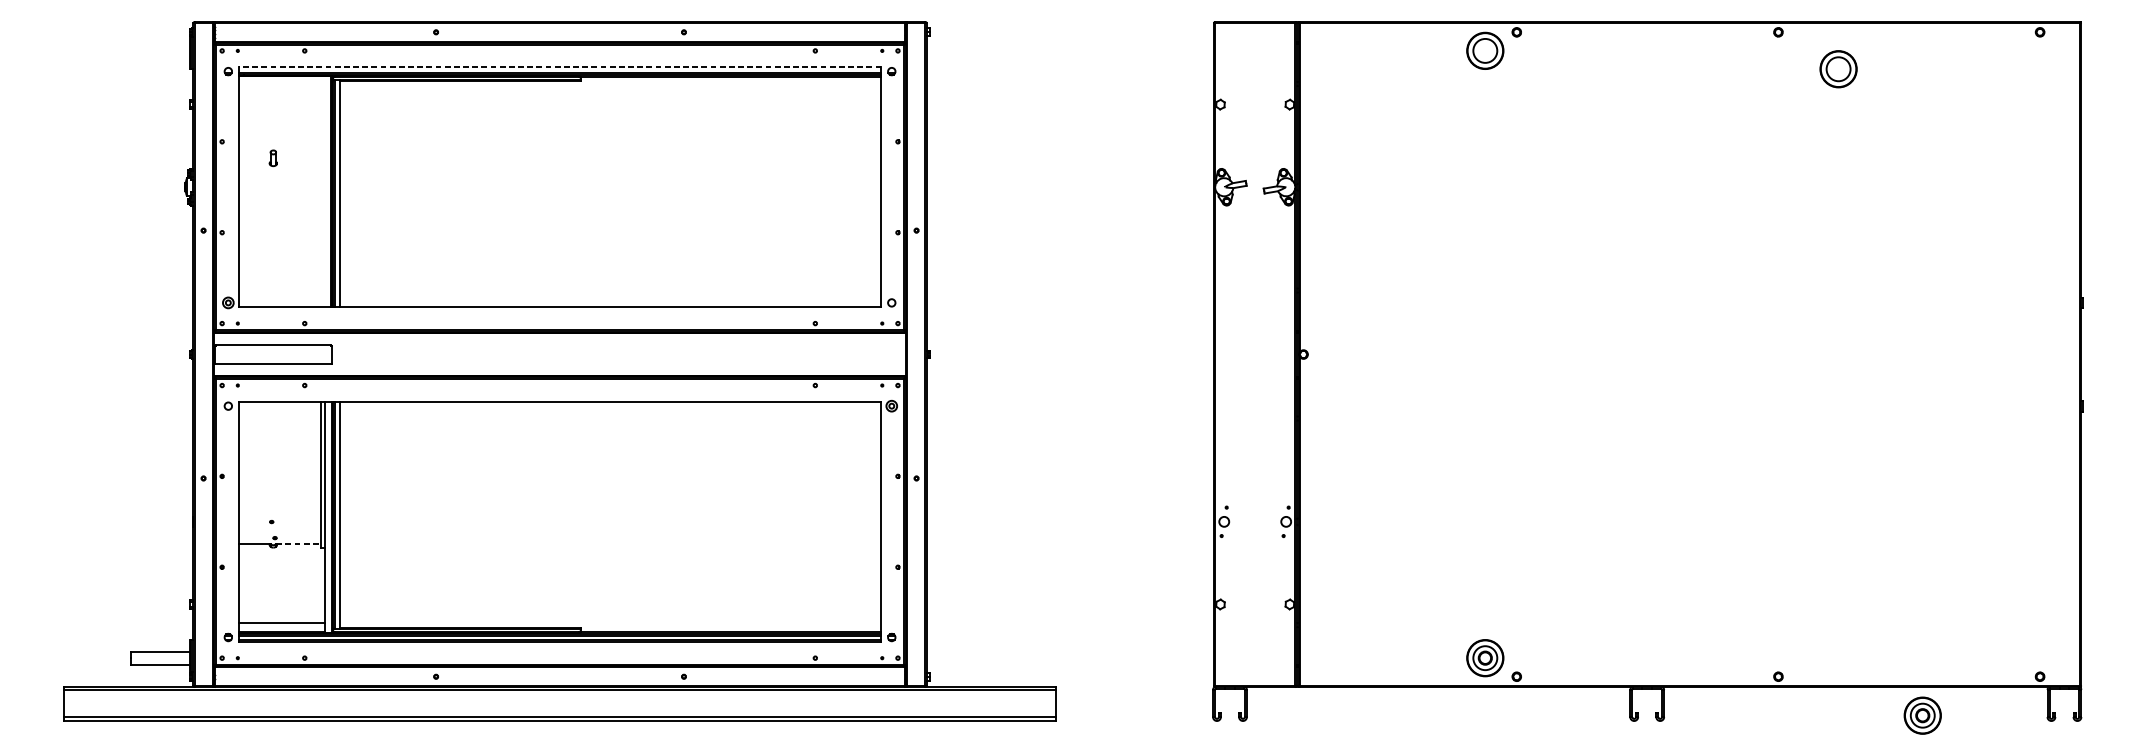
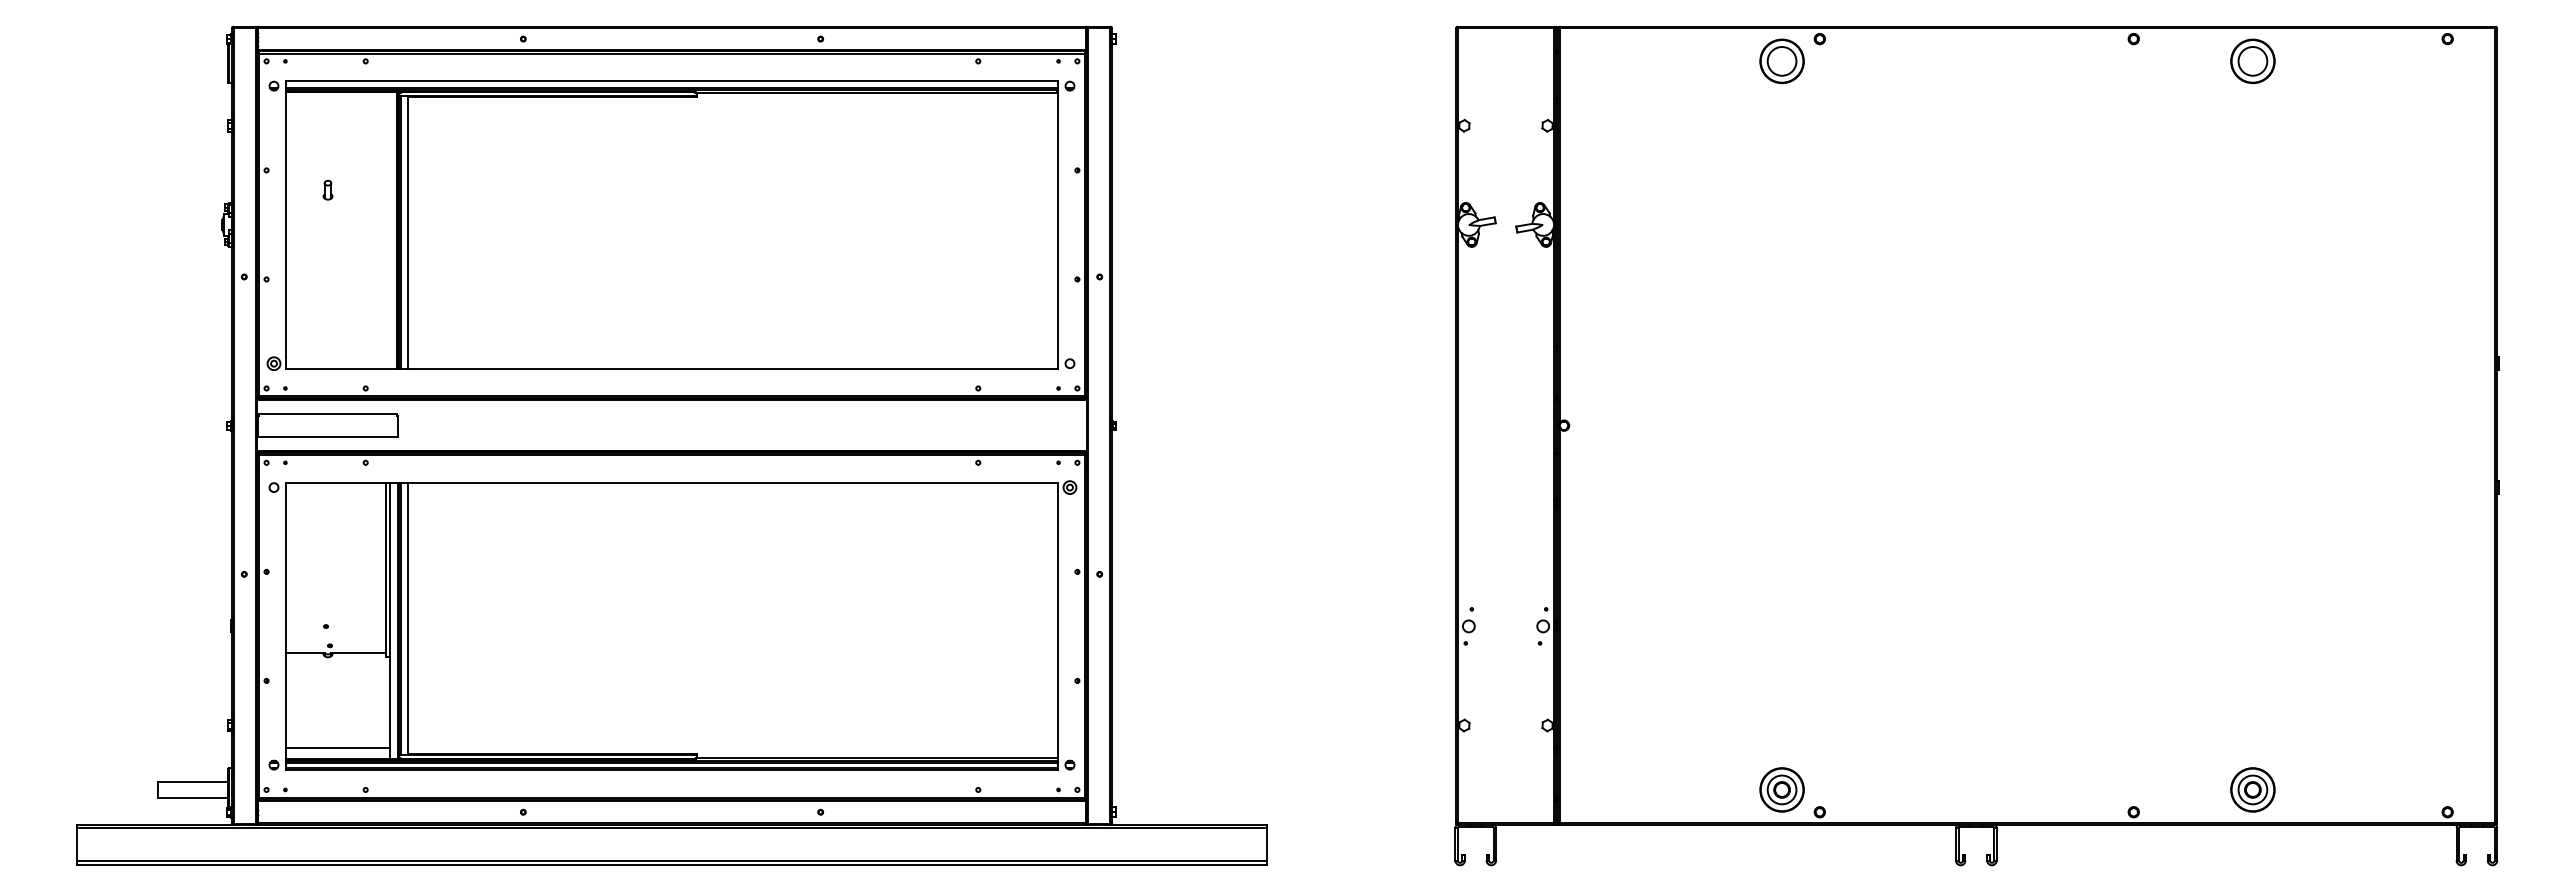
line: (560, 67) -> (672, 81), dashed -> solid
part: (1838, 69) -> (2252, 61), moved
line: (298, 543) -> (358, 652), dashed -> solid
part: (1922, 715) -> (2252, 789), moved

